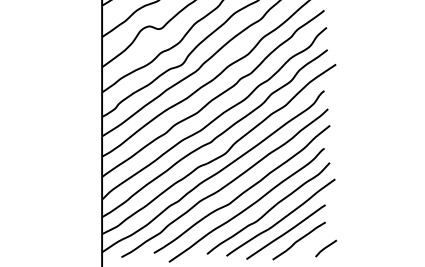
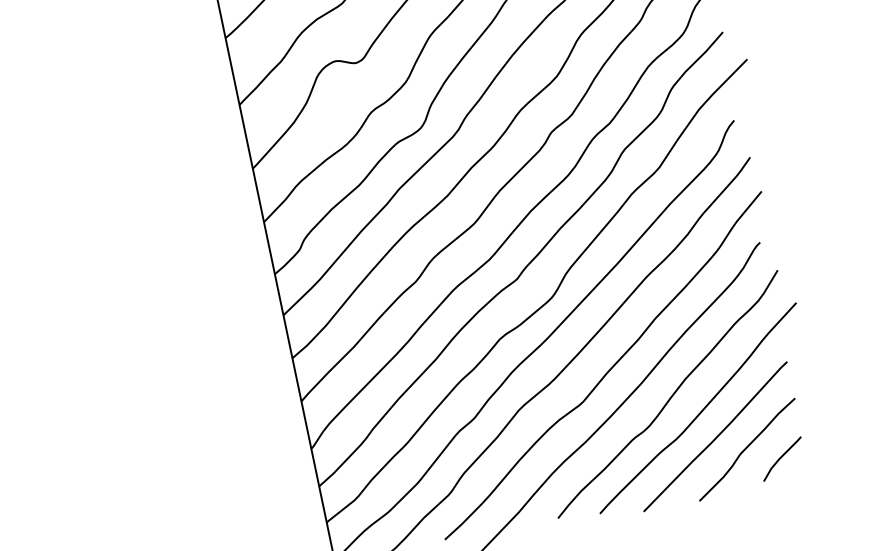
line: (325, 248) -> (780, 459), moved

